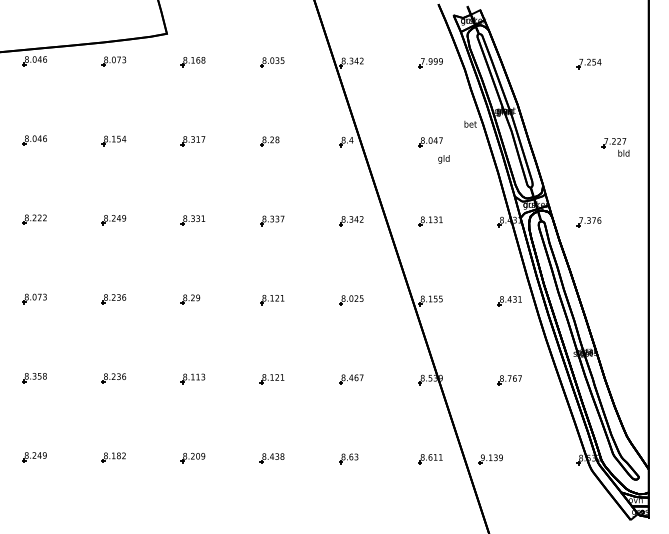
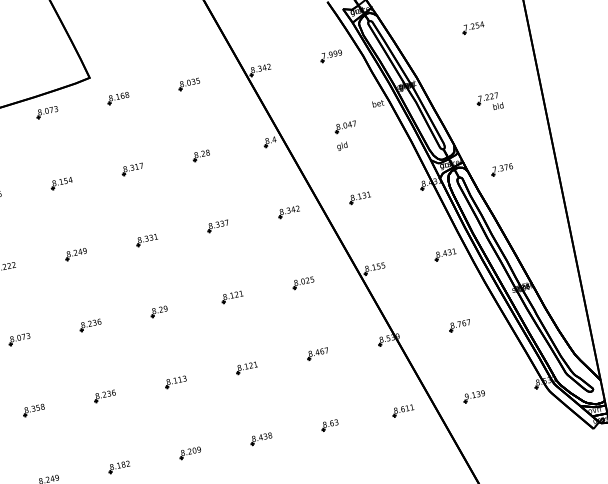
part: (615, 147) -> (489, 102), moved
text: (443, 159) -> (342, 146), moved
part: (490, 459) -> (474, 396), moved

